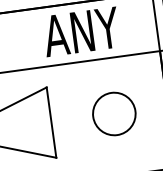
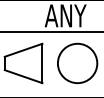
circle: (114, 114) -> (77, 63), size x1.67

